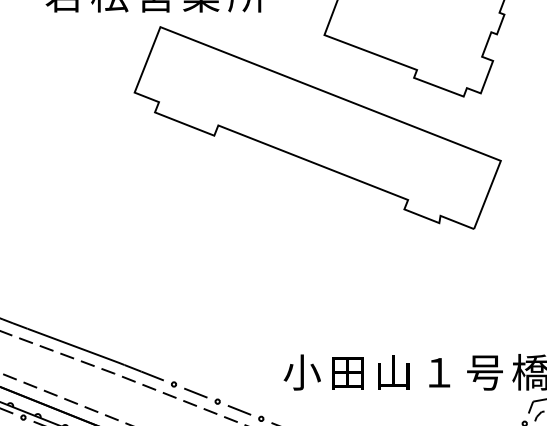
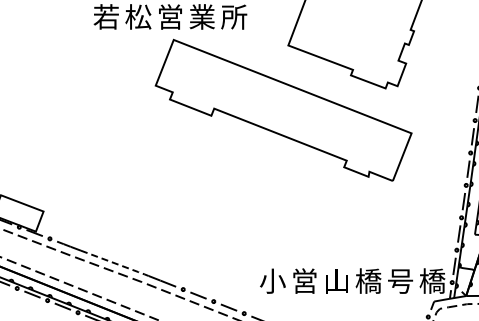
line: (78, 347) -> (116, 263), solid -> dashed
text: (347, 371) -> (304, 280), 田 -> 営
text: (439, 371) -> (368, 280), １ -> 橋

